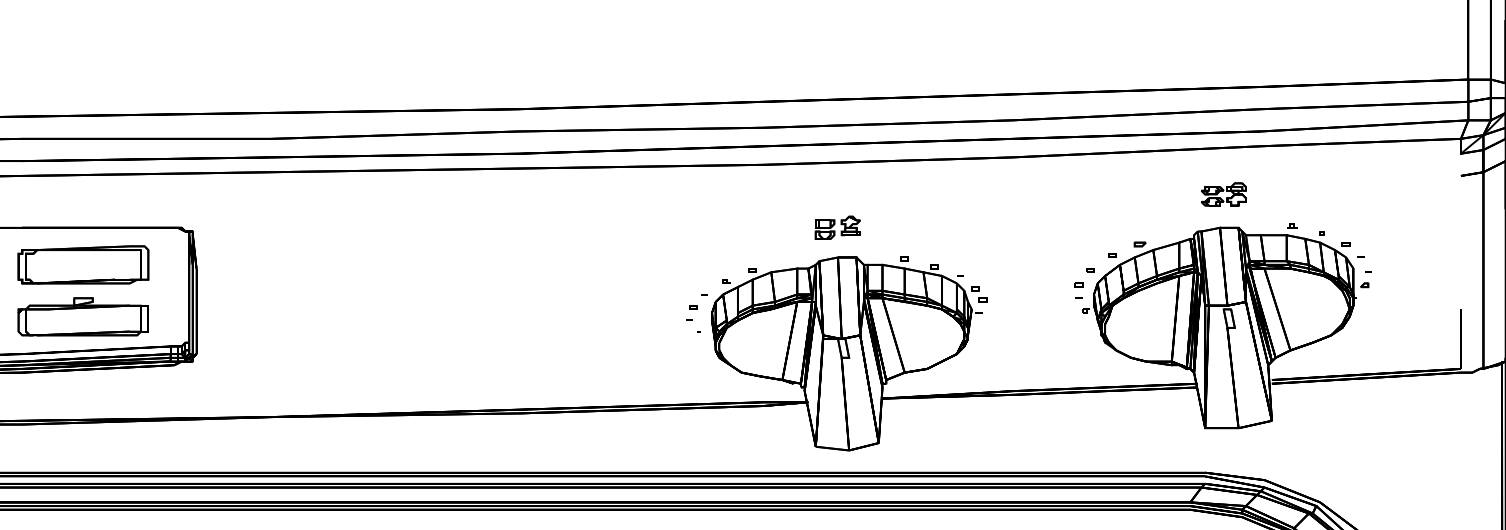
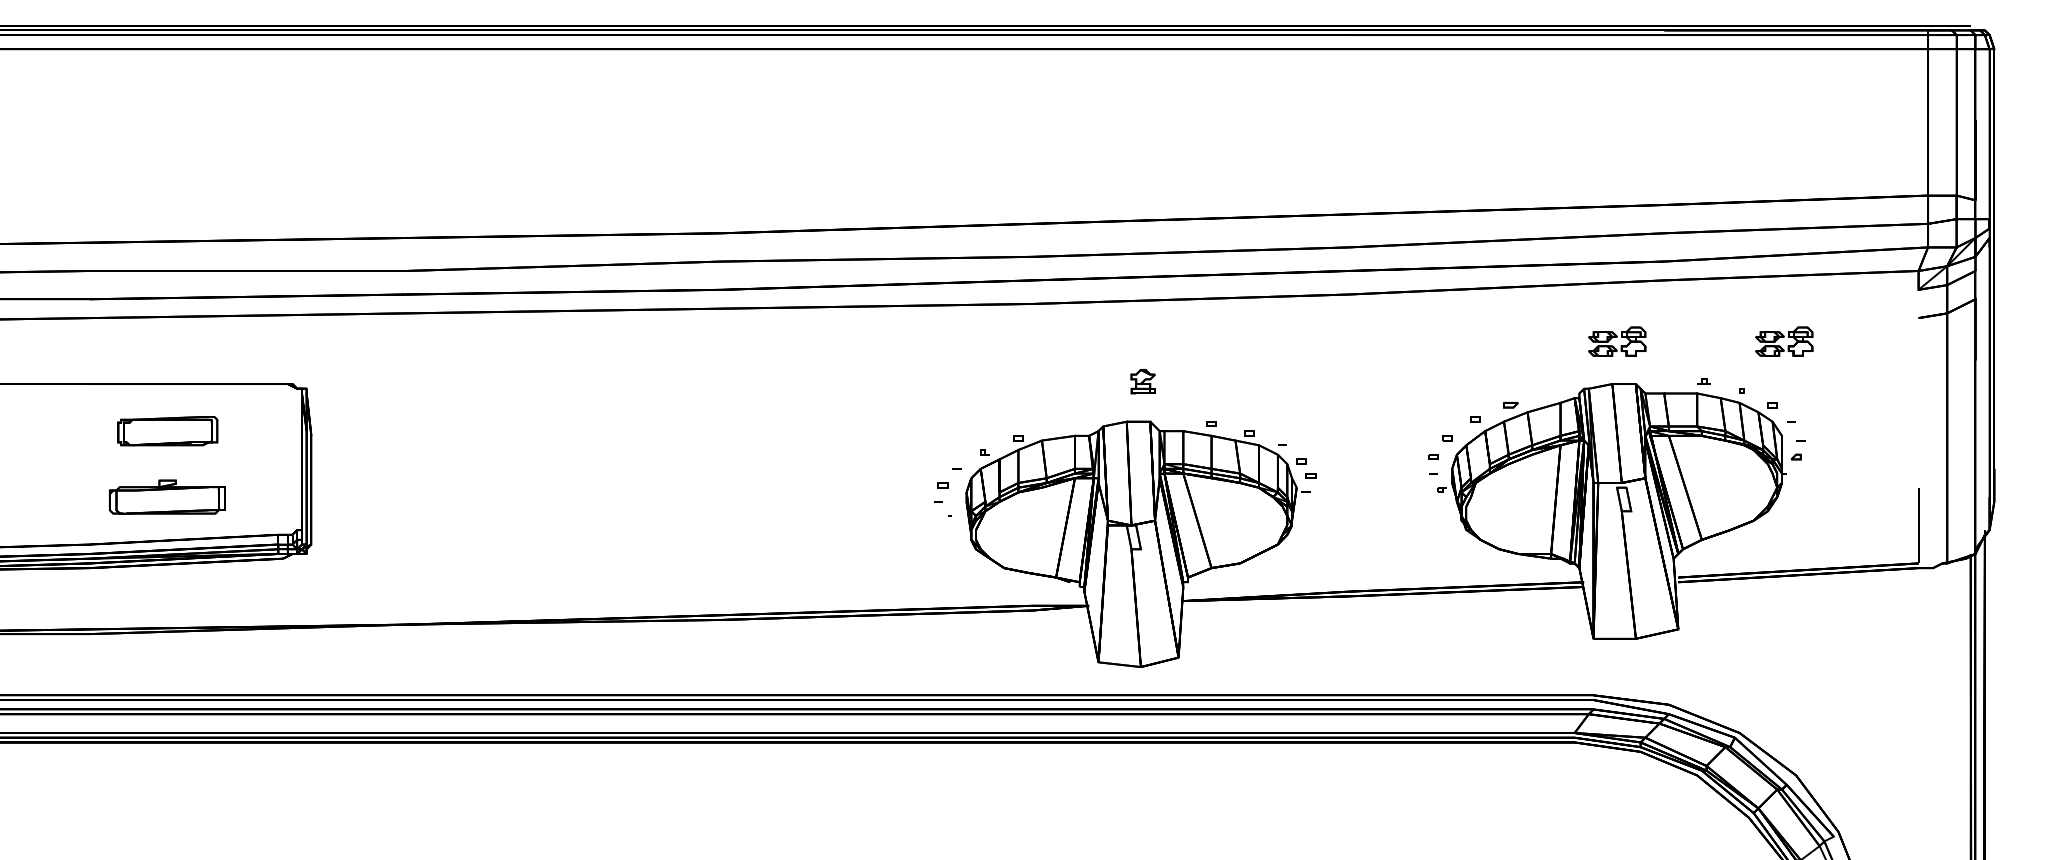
part: (1355, 194) -> (1784, 341), added
part: (824, 229) -> (1109, 386), removed
part: (83, 264) -> (167, 430), size x0.6
part: (83, 316) -> (167, 496), size x0.7

